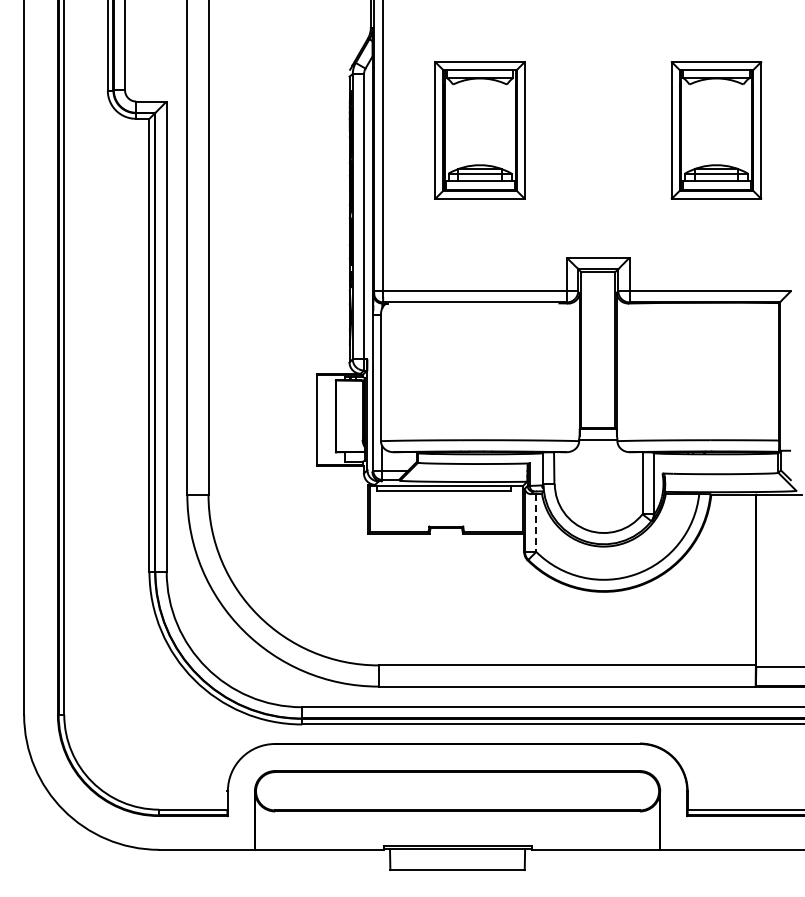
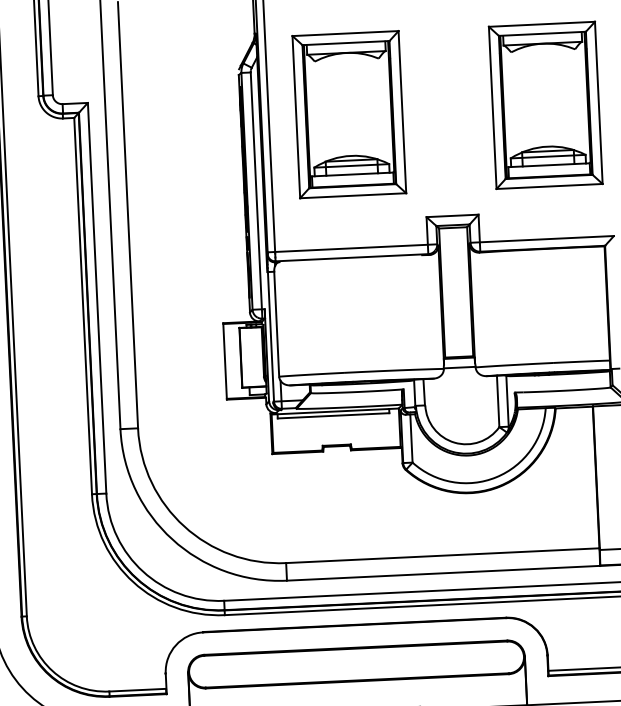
part: (479, 130) -> (348, 114), size x1.43
part: (716, 130) -> (545, 105), size x1.43
line: (536, 522) -> (411, 438), dashed -> solid

